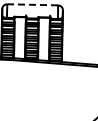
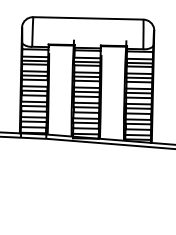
line: (32, 4) -> (87, 17), dashed -> solid

